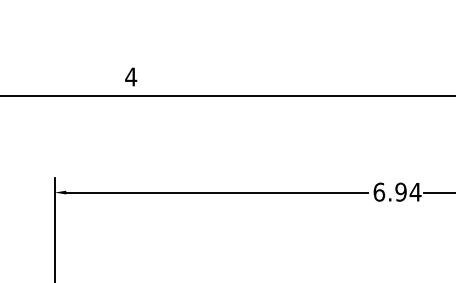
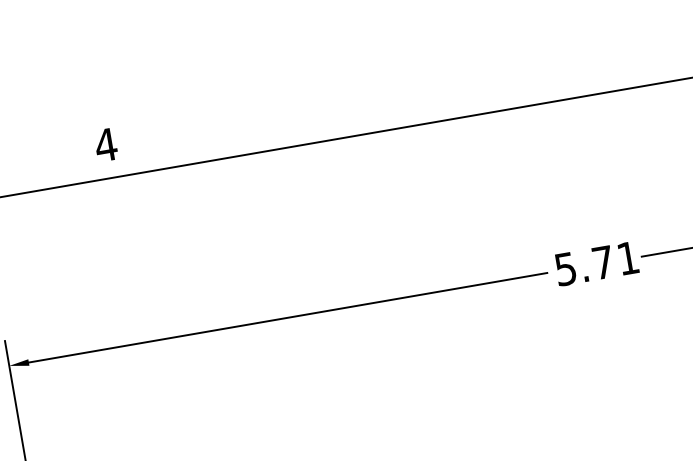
text: (397, 191) -> (596, 262), 6.94 -> 5.71

